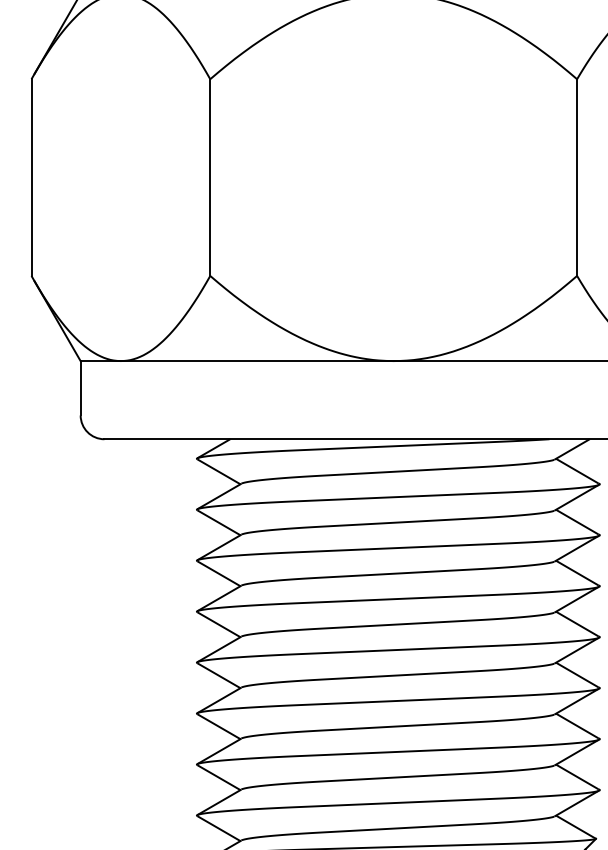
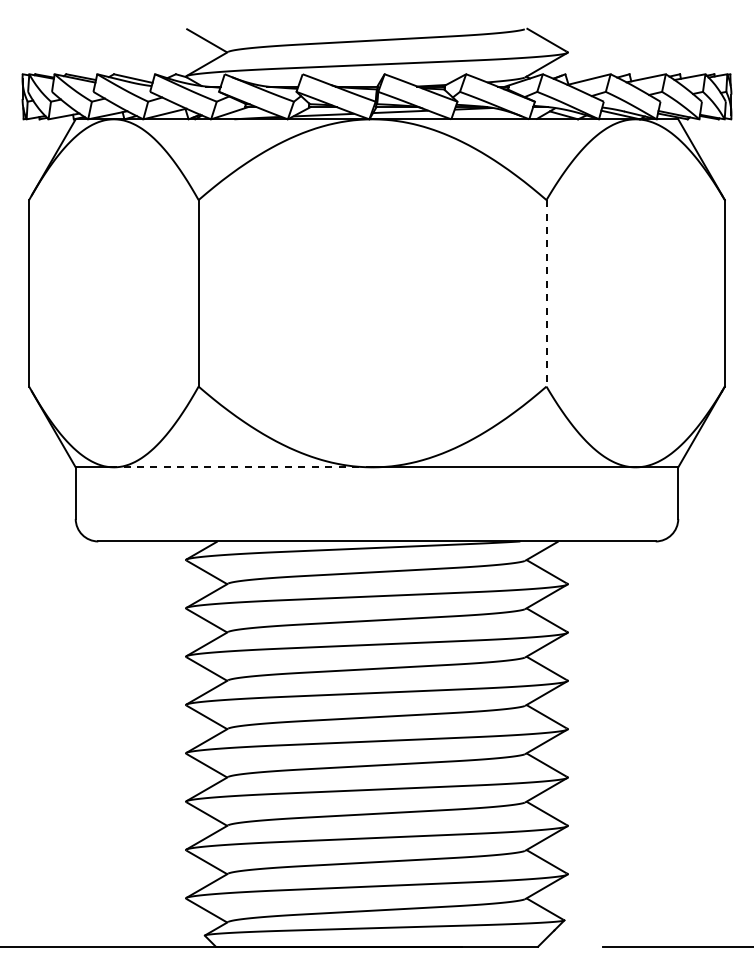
line: (577, 177) -> (546, 293), solid -> dashed
line: (256, 361) -> (242, 467), solid -> dashed

